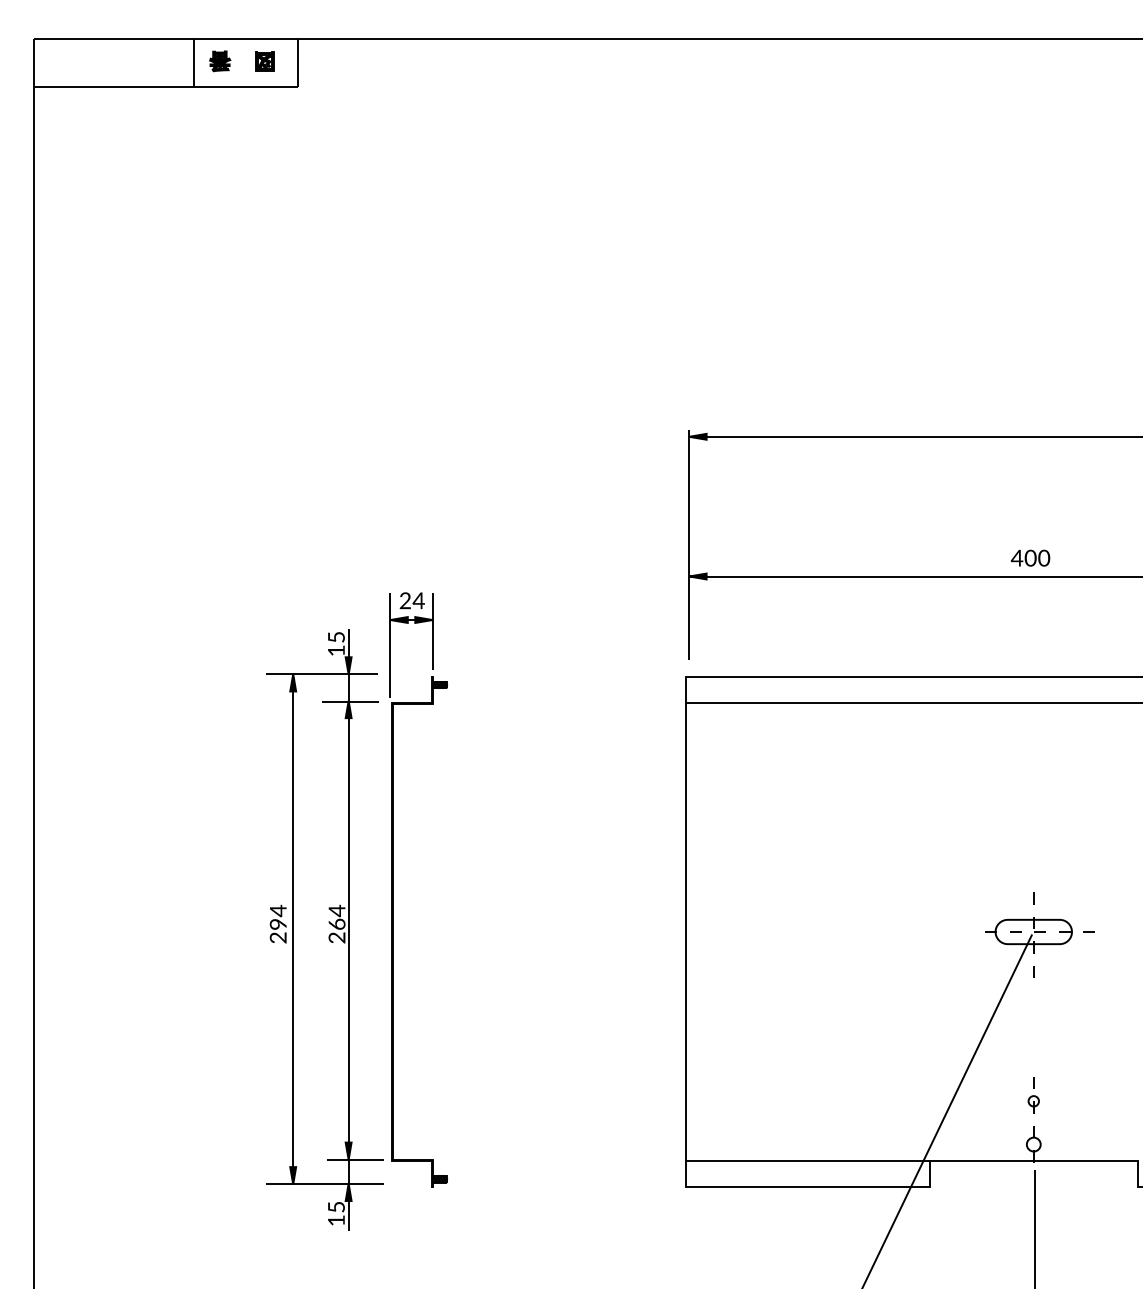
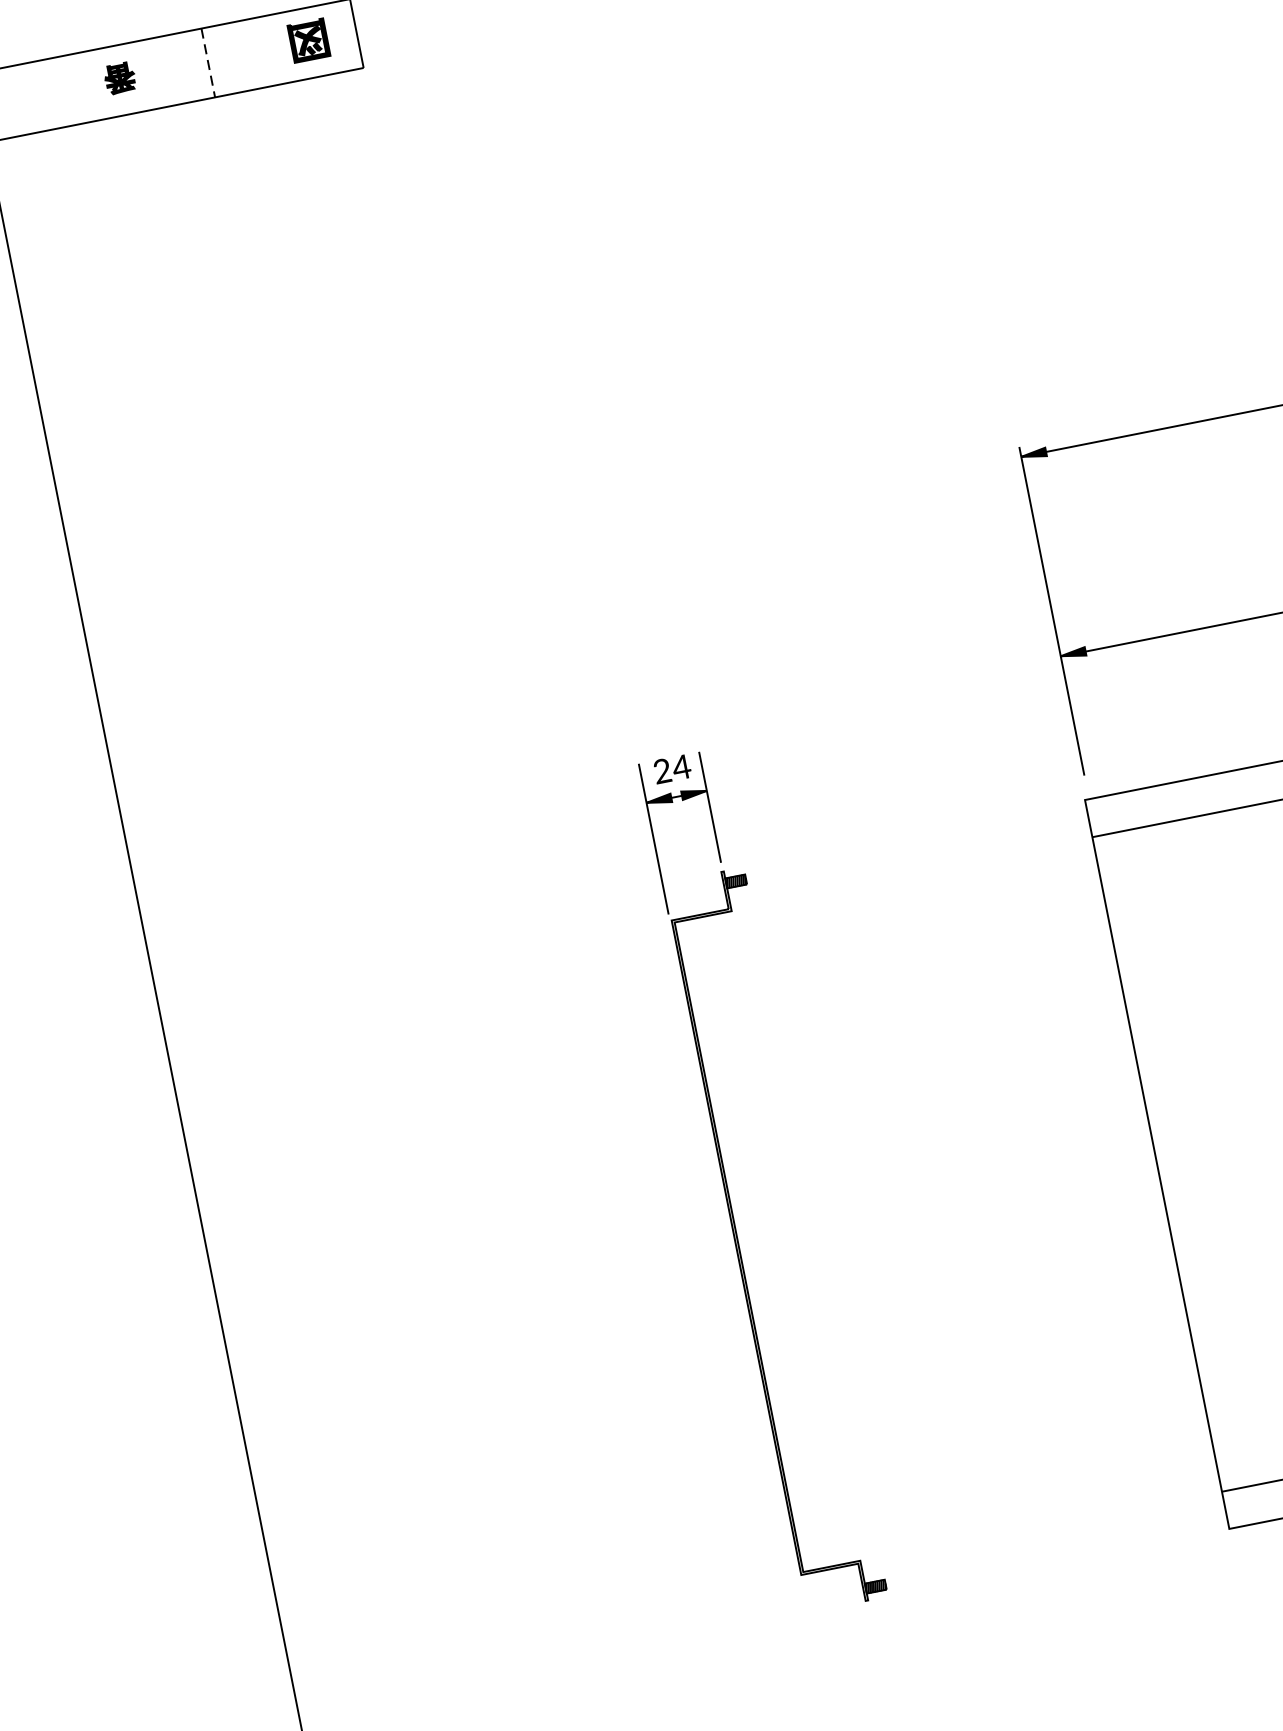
part: (220, 61) -> (120, 78), moved
part: (264, 61) -> (308, 41), size x1.4
line: (193, 63) -> (208, 64), solid -> dashed
part: (324, 929) -> (639, 1263), removed

